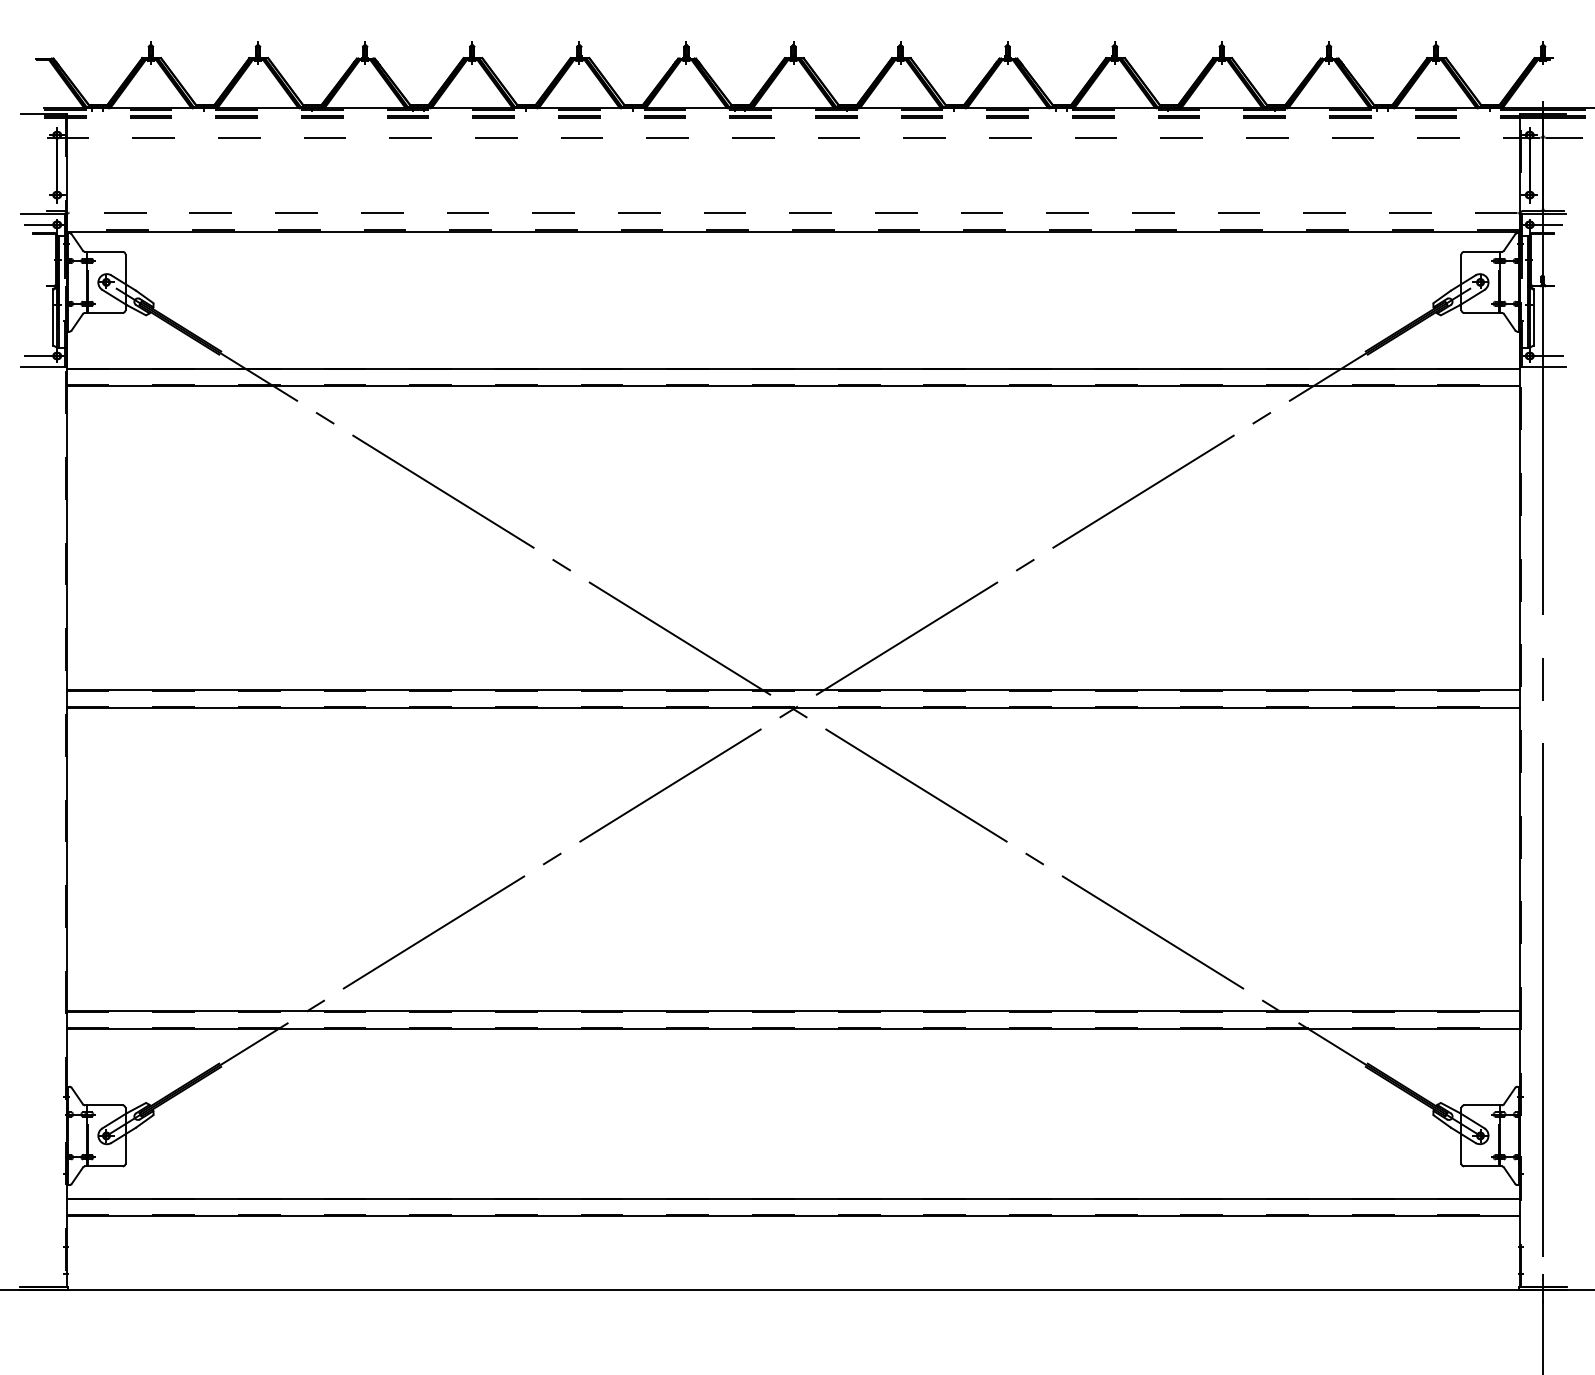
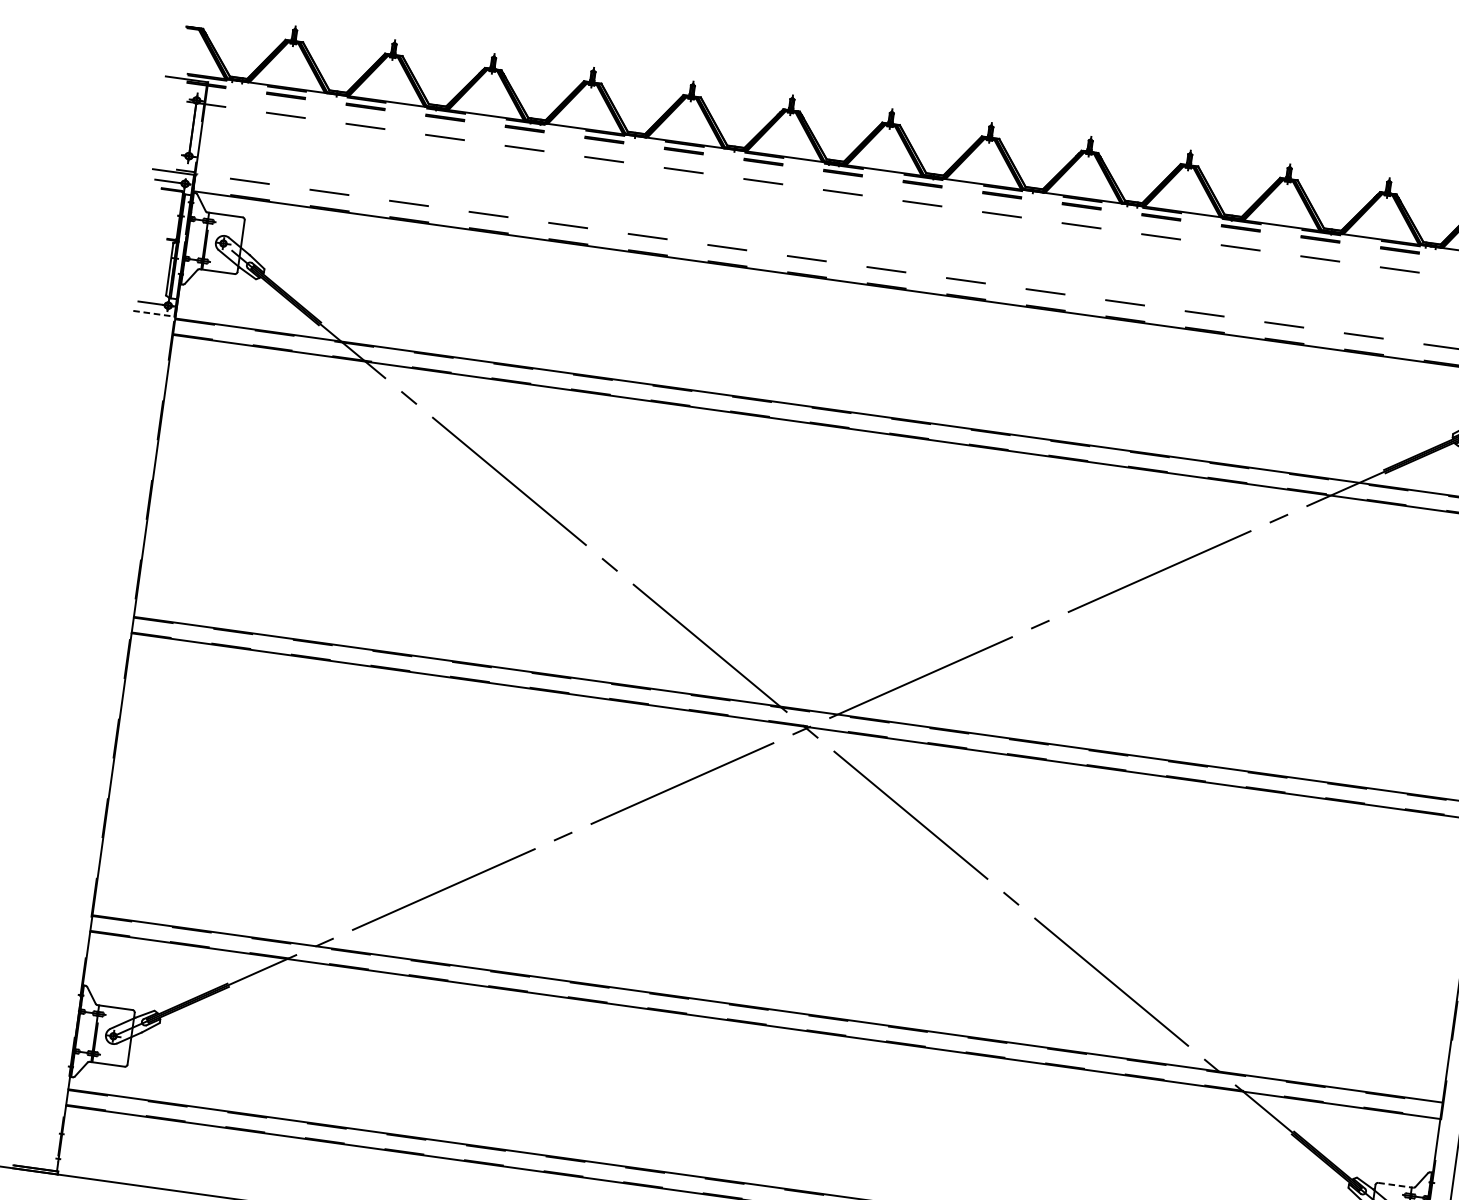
line: (43, 366) -> (154, 313), solid -> dashed
line: (1482, 1105) -> (1395, 1185), solid -> dashed

